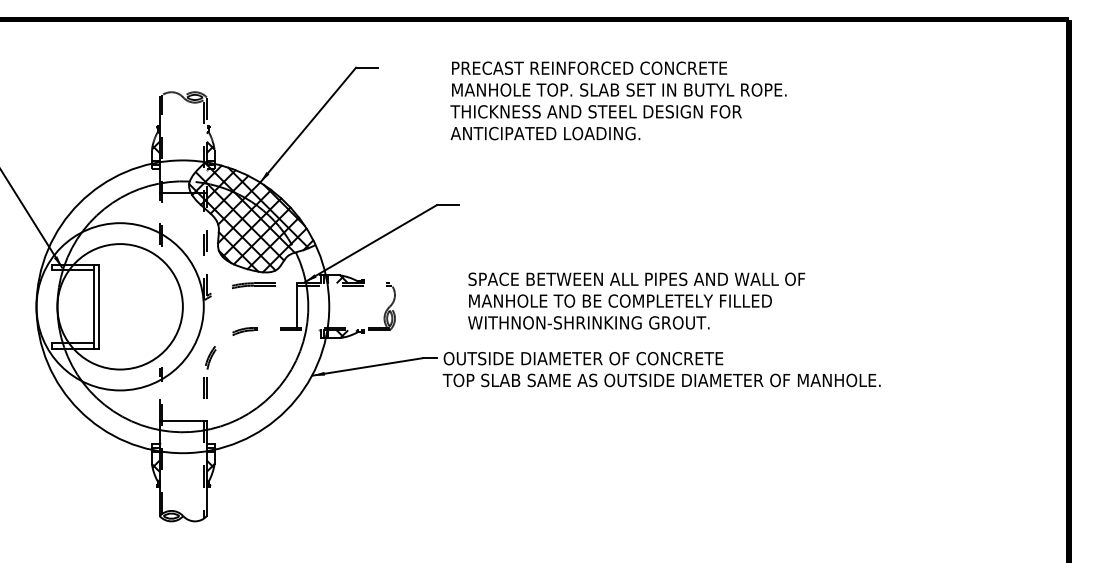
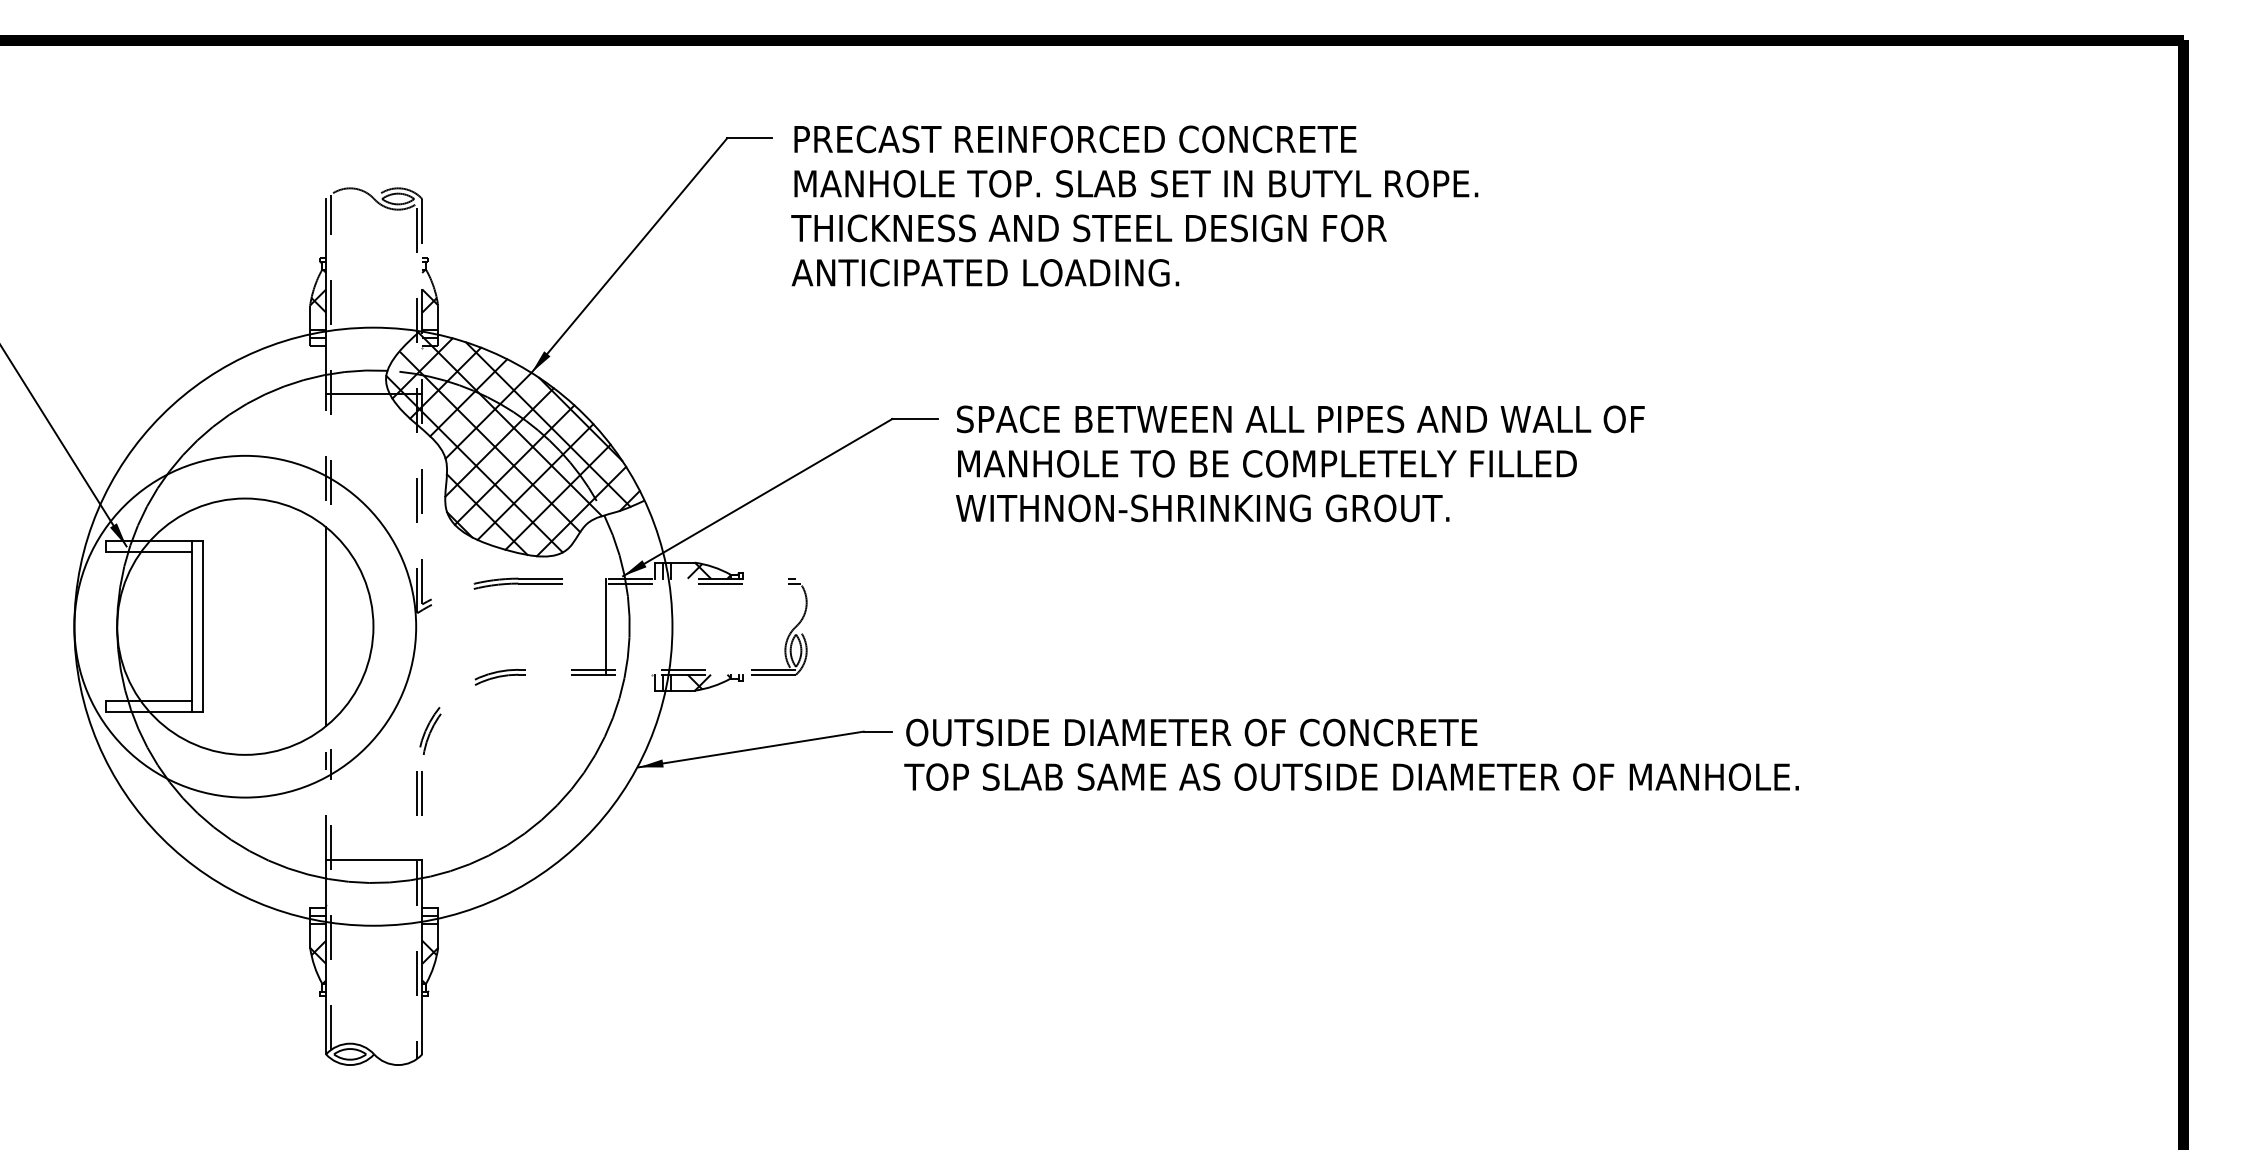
text: (618, 100) -> (1134, 205), moved
text: (636, 300) -> (1300, 462), moved
line: (159, 306) -> (325, 626), added

